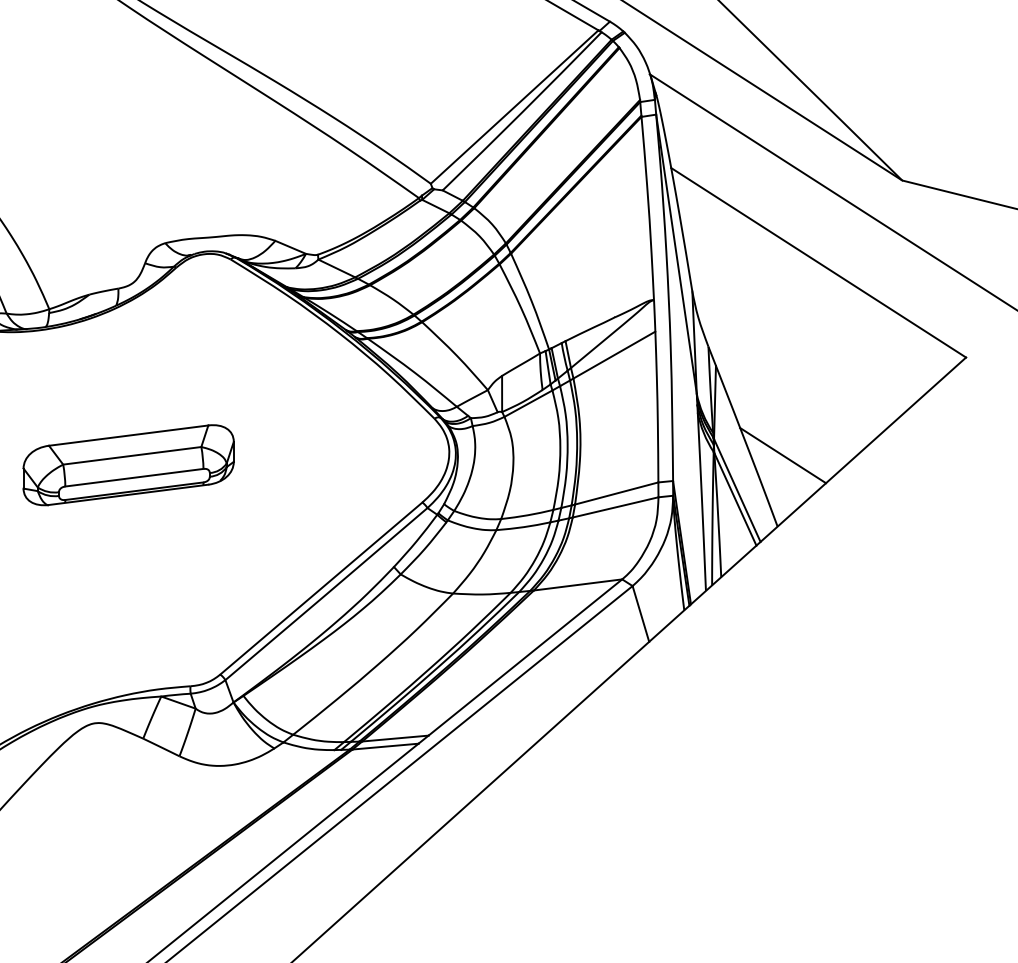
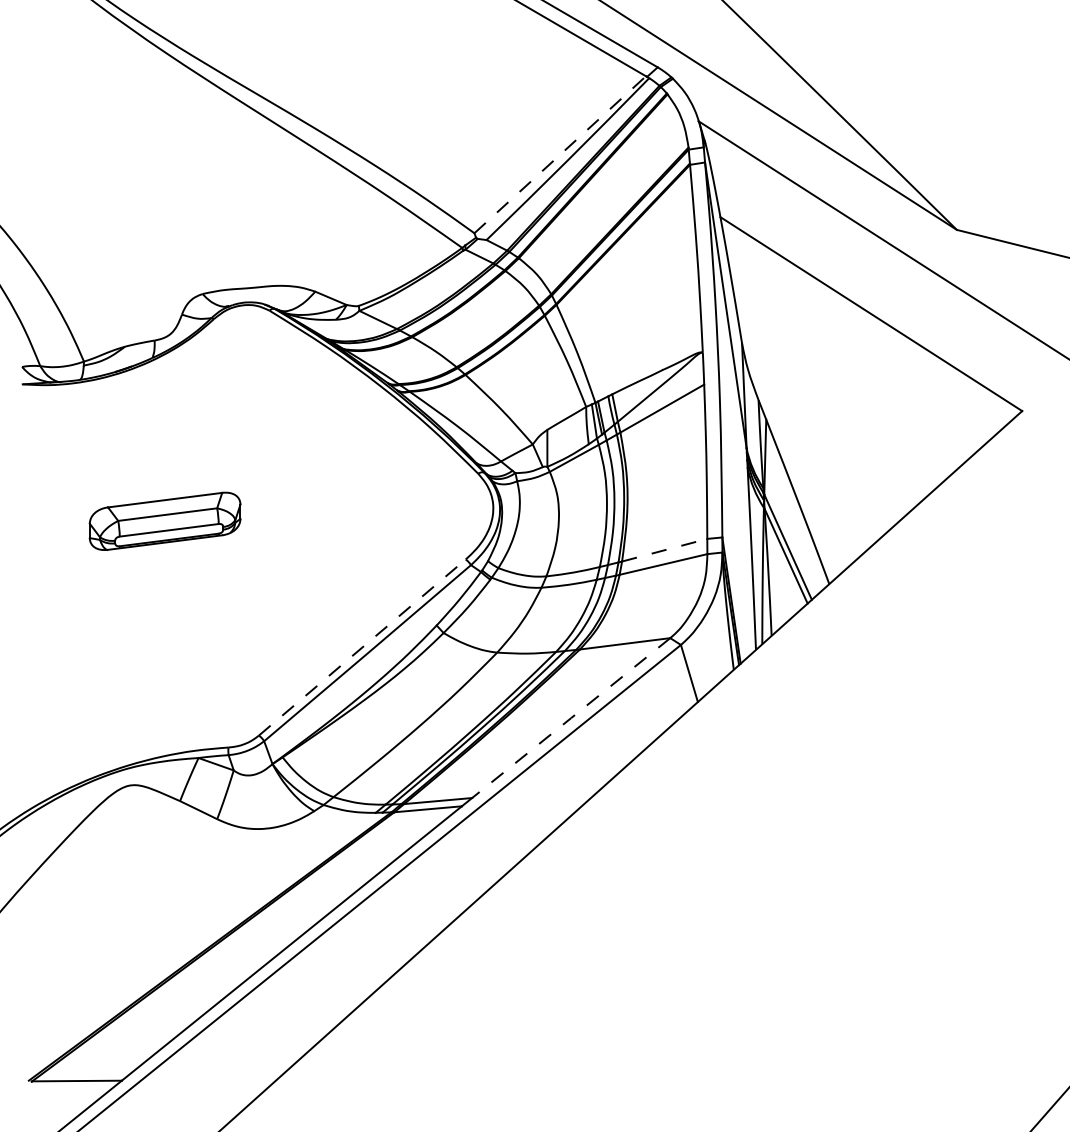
line: (514, 106) -> (560, 154), solid -> dashed
line: (782, 455) -> (834, 511), removed
part: (128, 465) -> (164, 521), size x0.7
line: (617, 493) -> (665, 550), solid -> dashed
line: (321, 588) -> (362, 647), solid -> dashed
line: (525, 657) -> (571, 718), solid -> dashed

